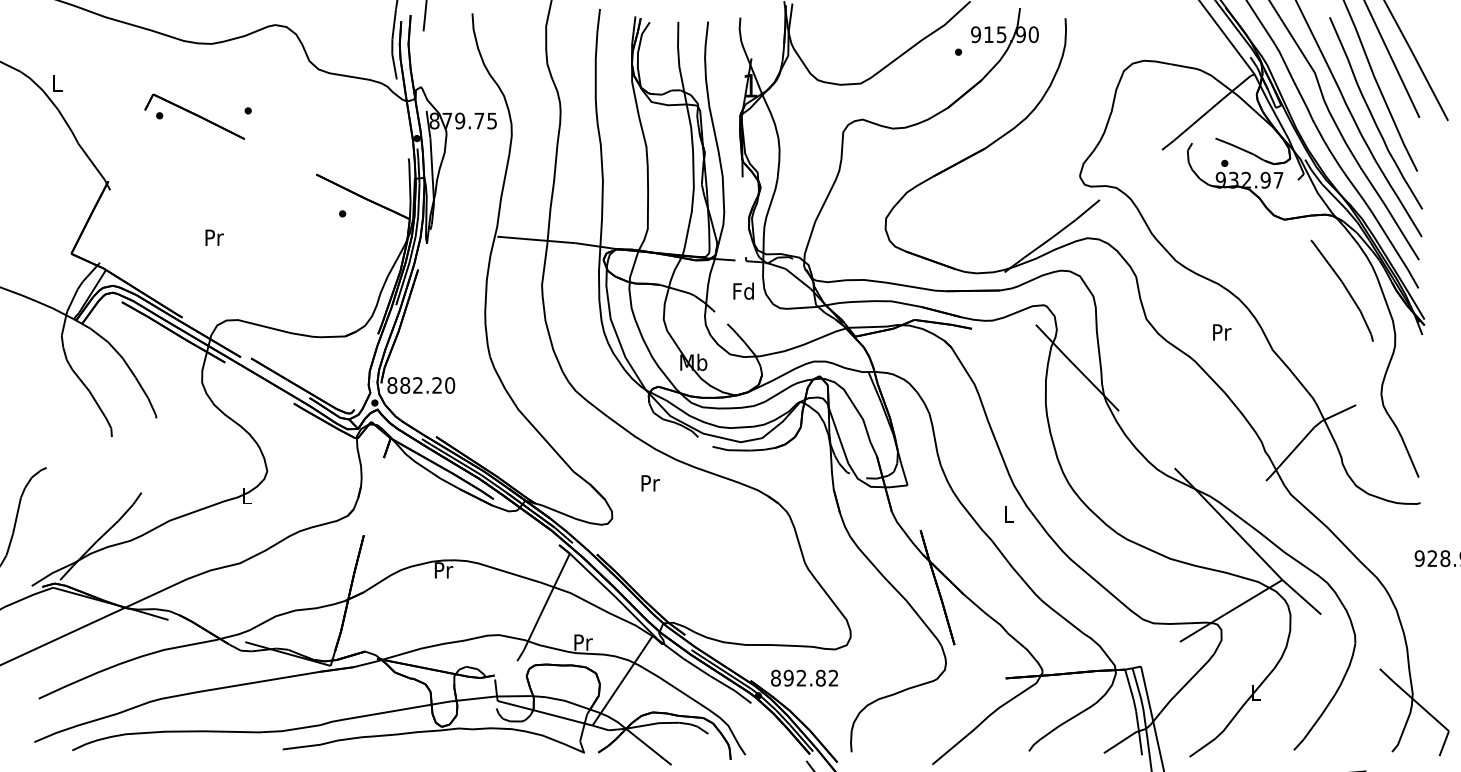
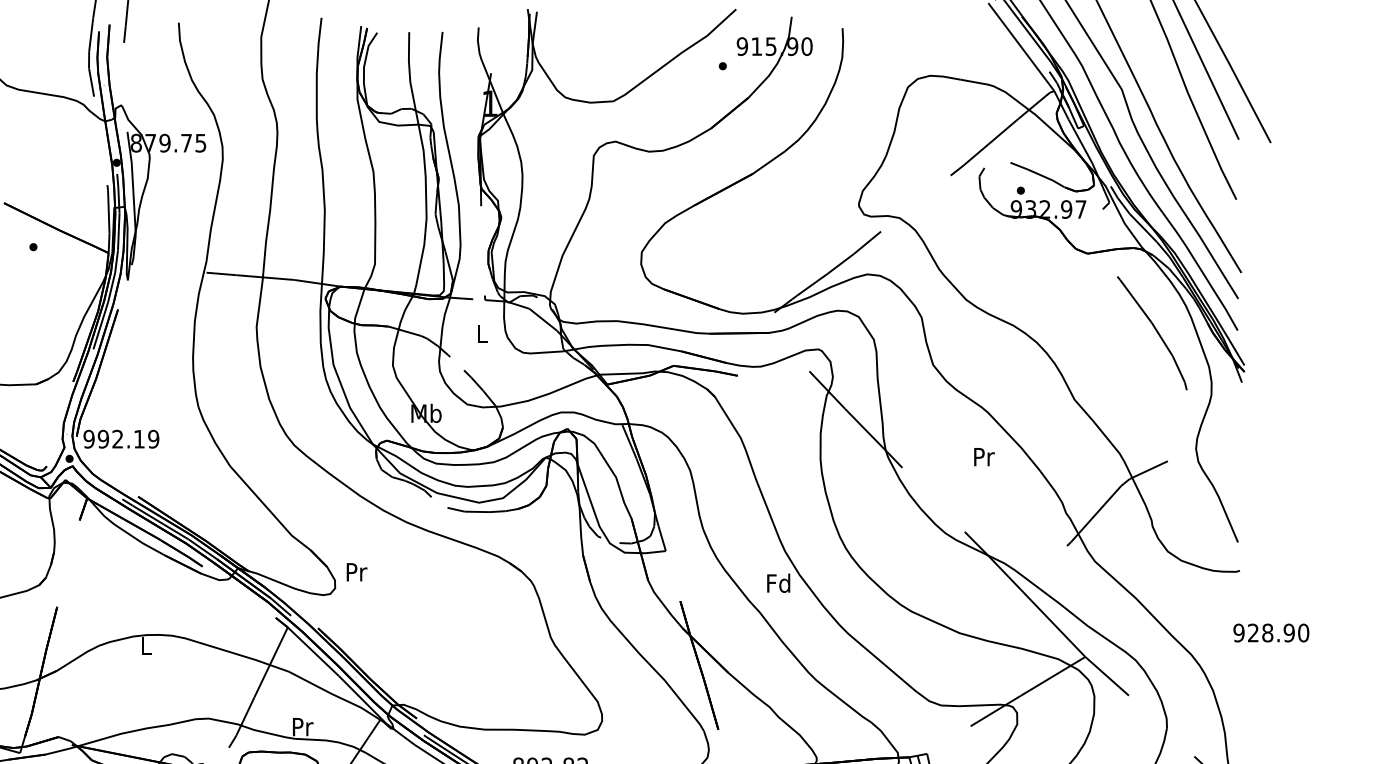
curve: (1372, 114) -> (1186, 135), removed
text: (743, 290) -> (482, 332), Fd -> L
text: (1222, 332) -> (984, 457), moved
text: (421, 385) -> (121, 439), 882.20 -> 992.19
text: (650, 483) -> (356, 572), moved
text: (1008, 513) -> (778, 582), L -> Fd
text: (443, 570) -> (146, 646), Pr -> L

